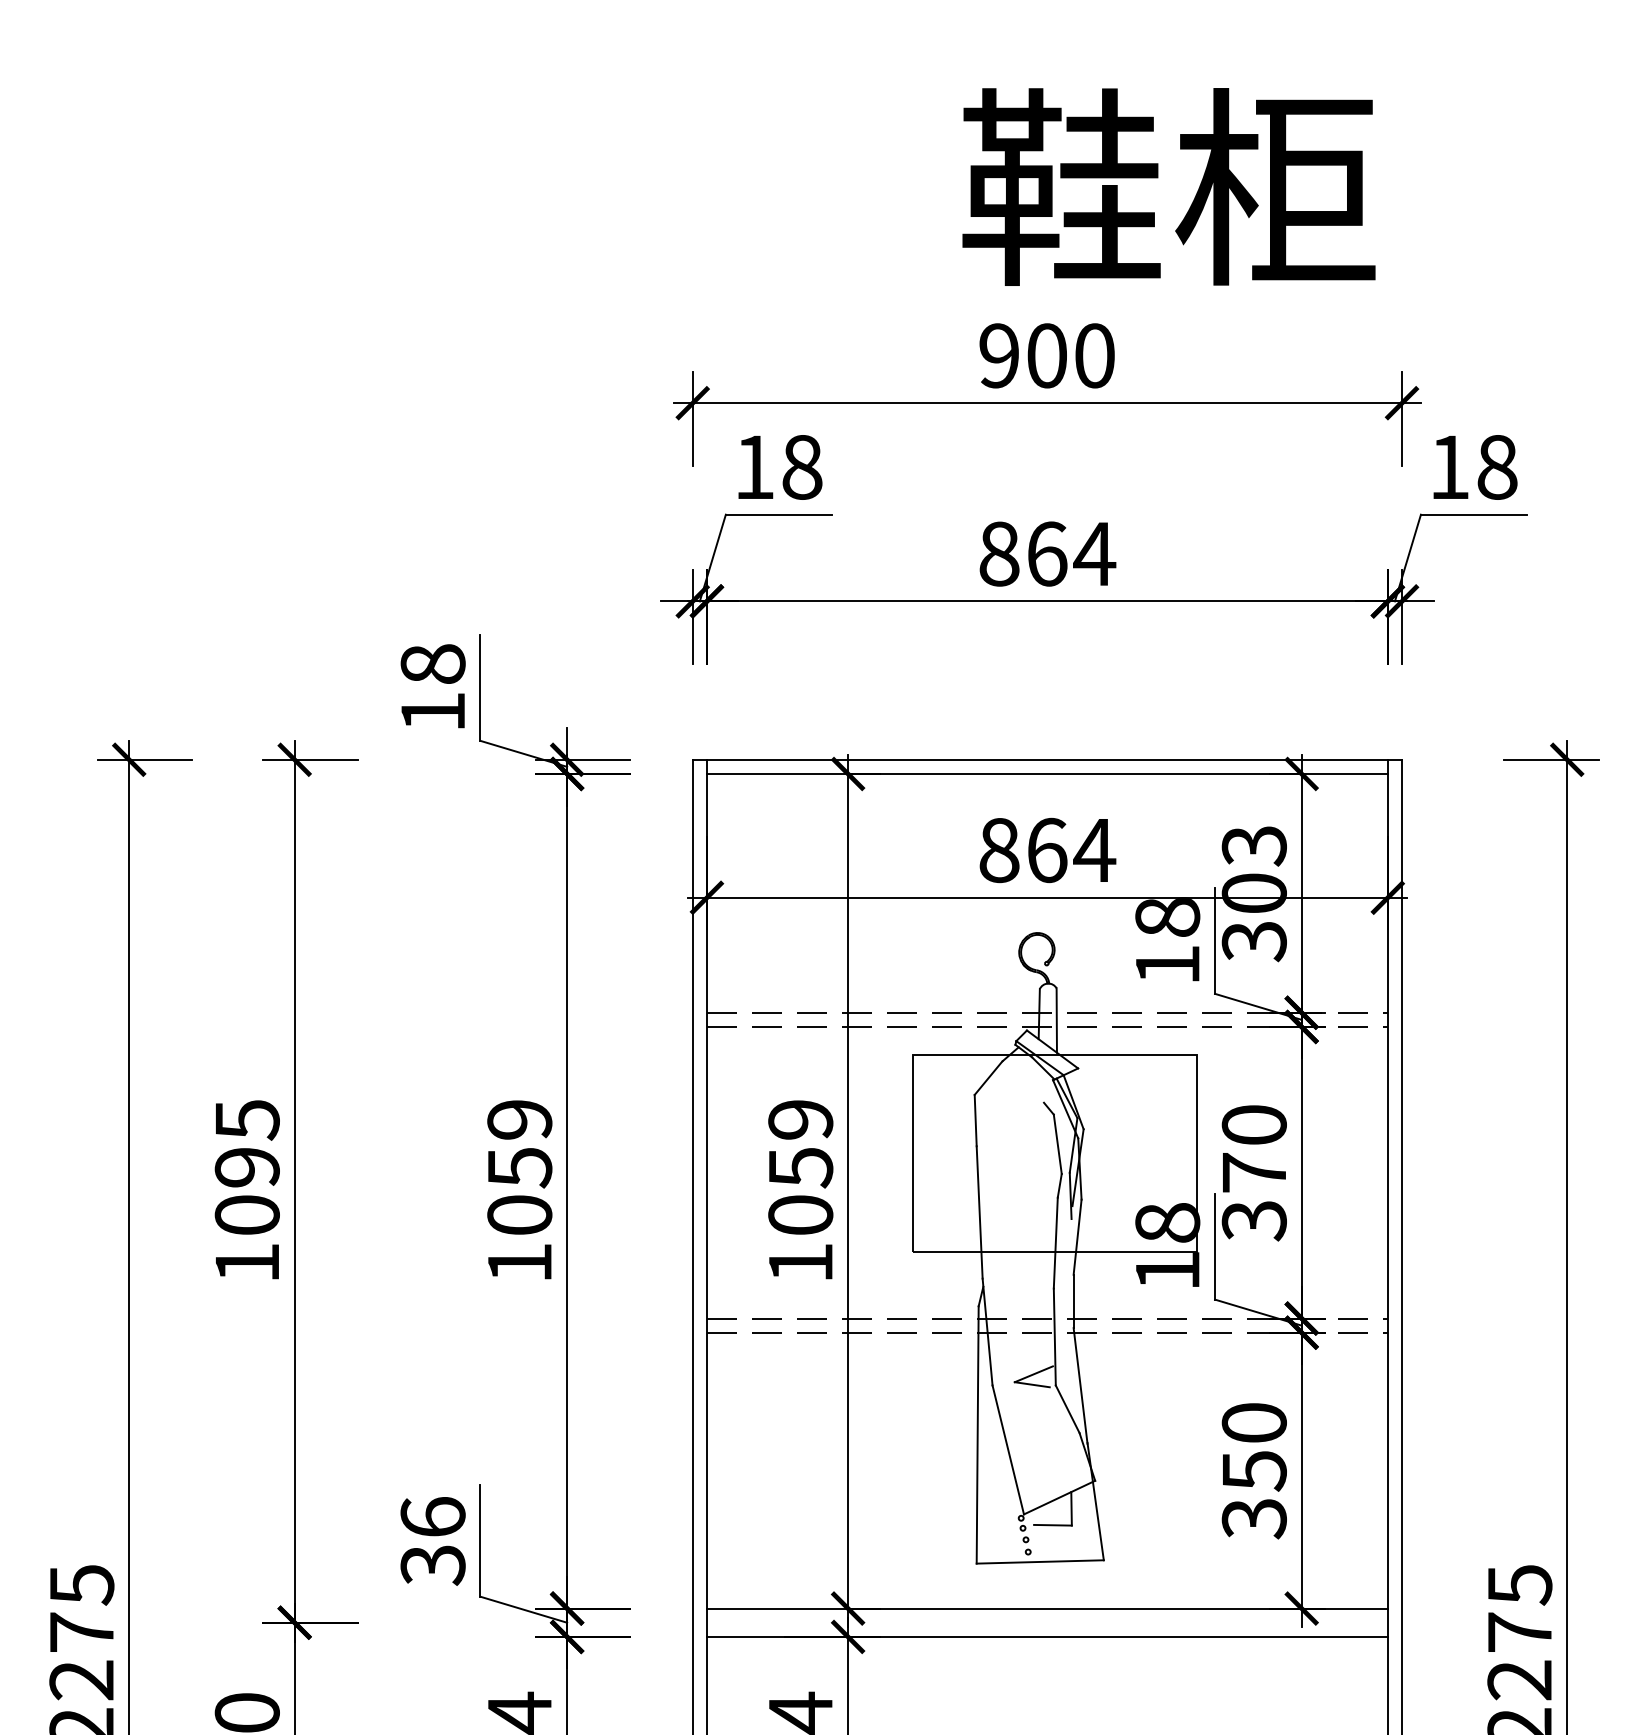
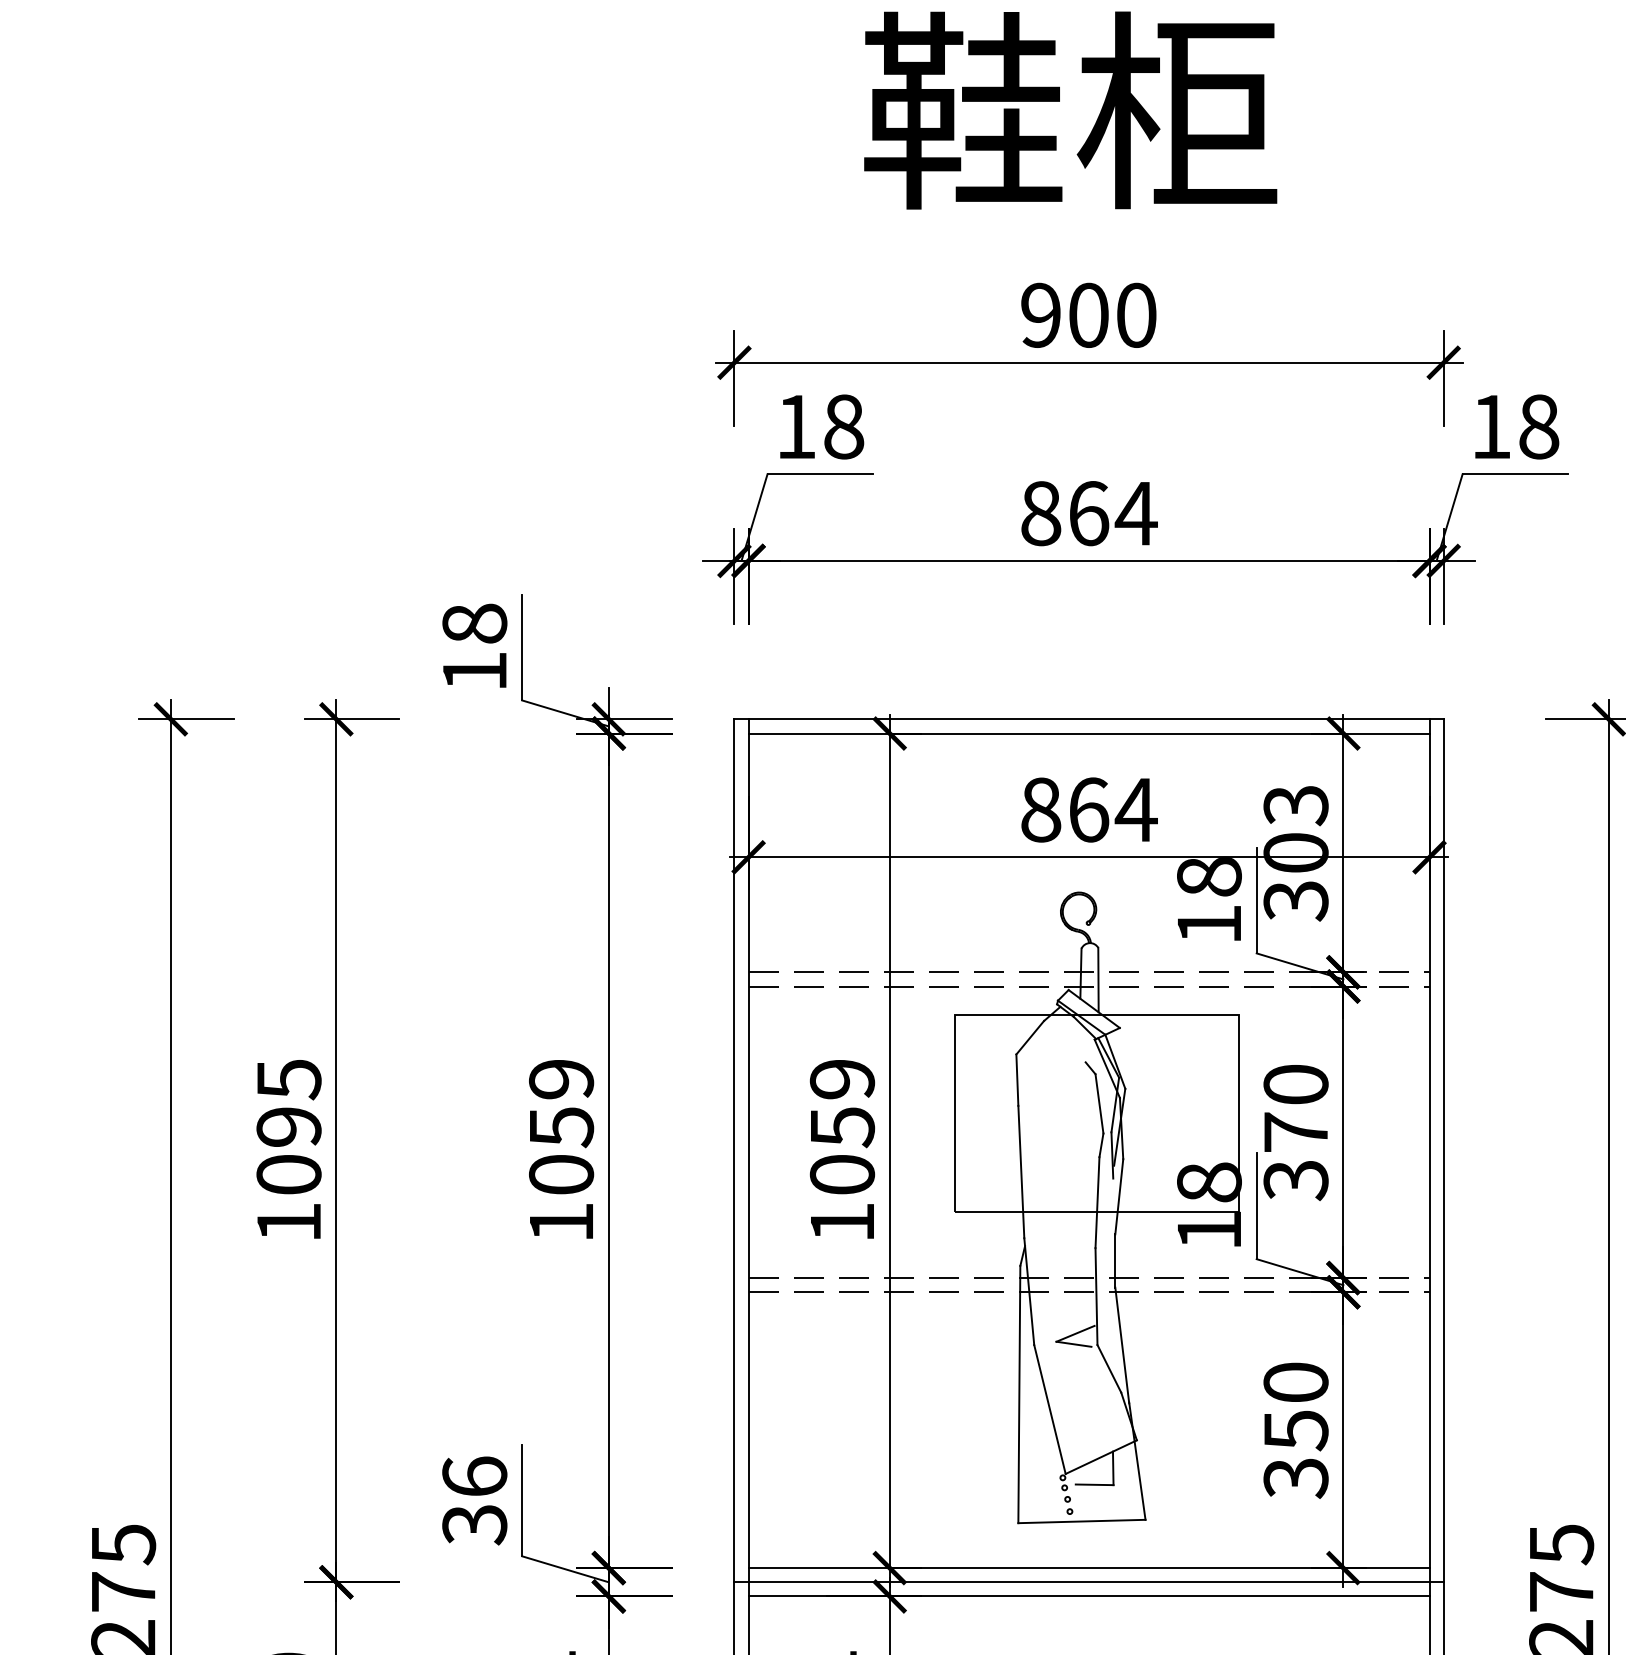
text: (1168, 186) -> (1070, 110), moved
line: (1047, 1622) -> (1089, 1582), added

